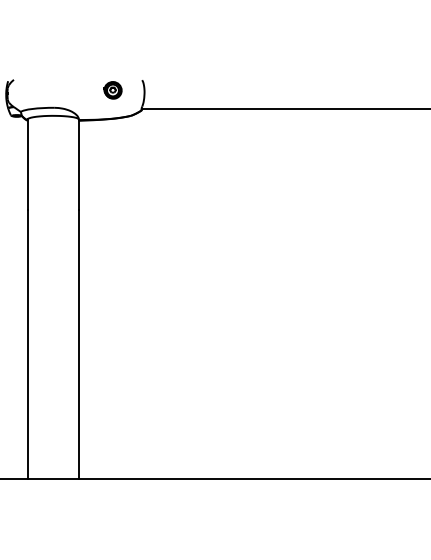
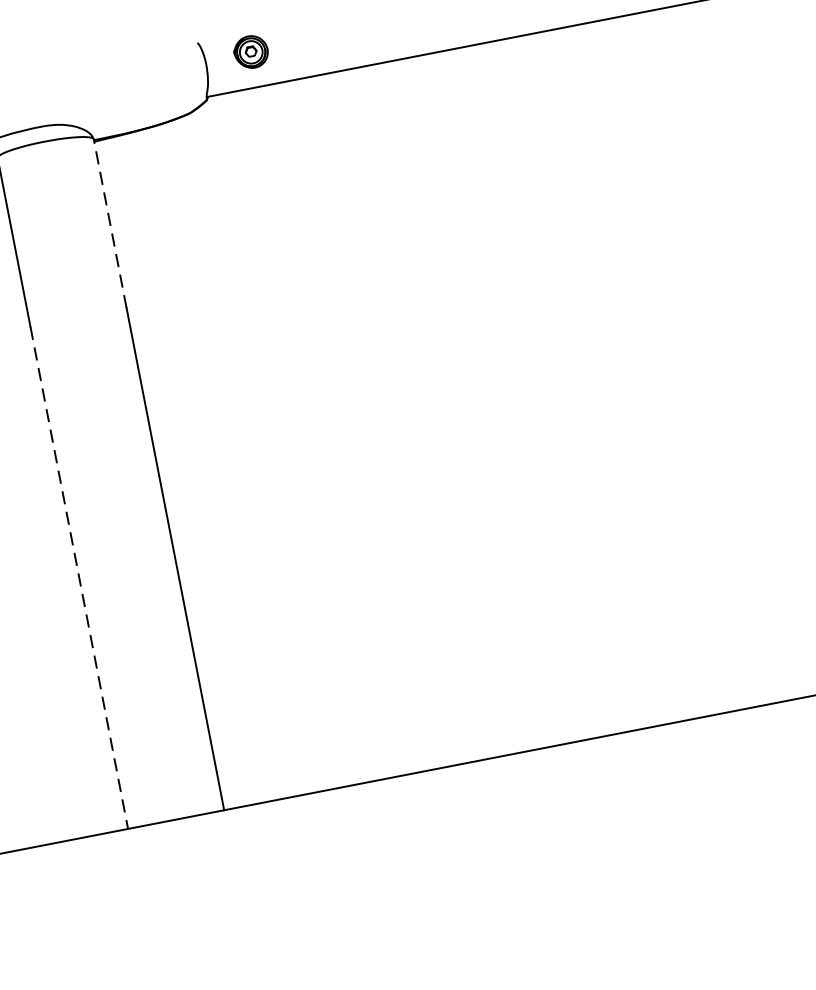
part: (112, 90) -> (250, 52), moved
line: (79, 164) -> (110, 223), solid -> dashed
line: (27, 344) -> (79, 578), solid -> dashed

